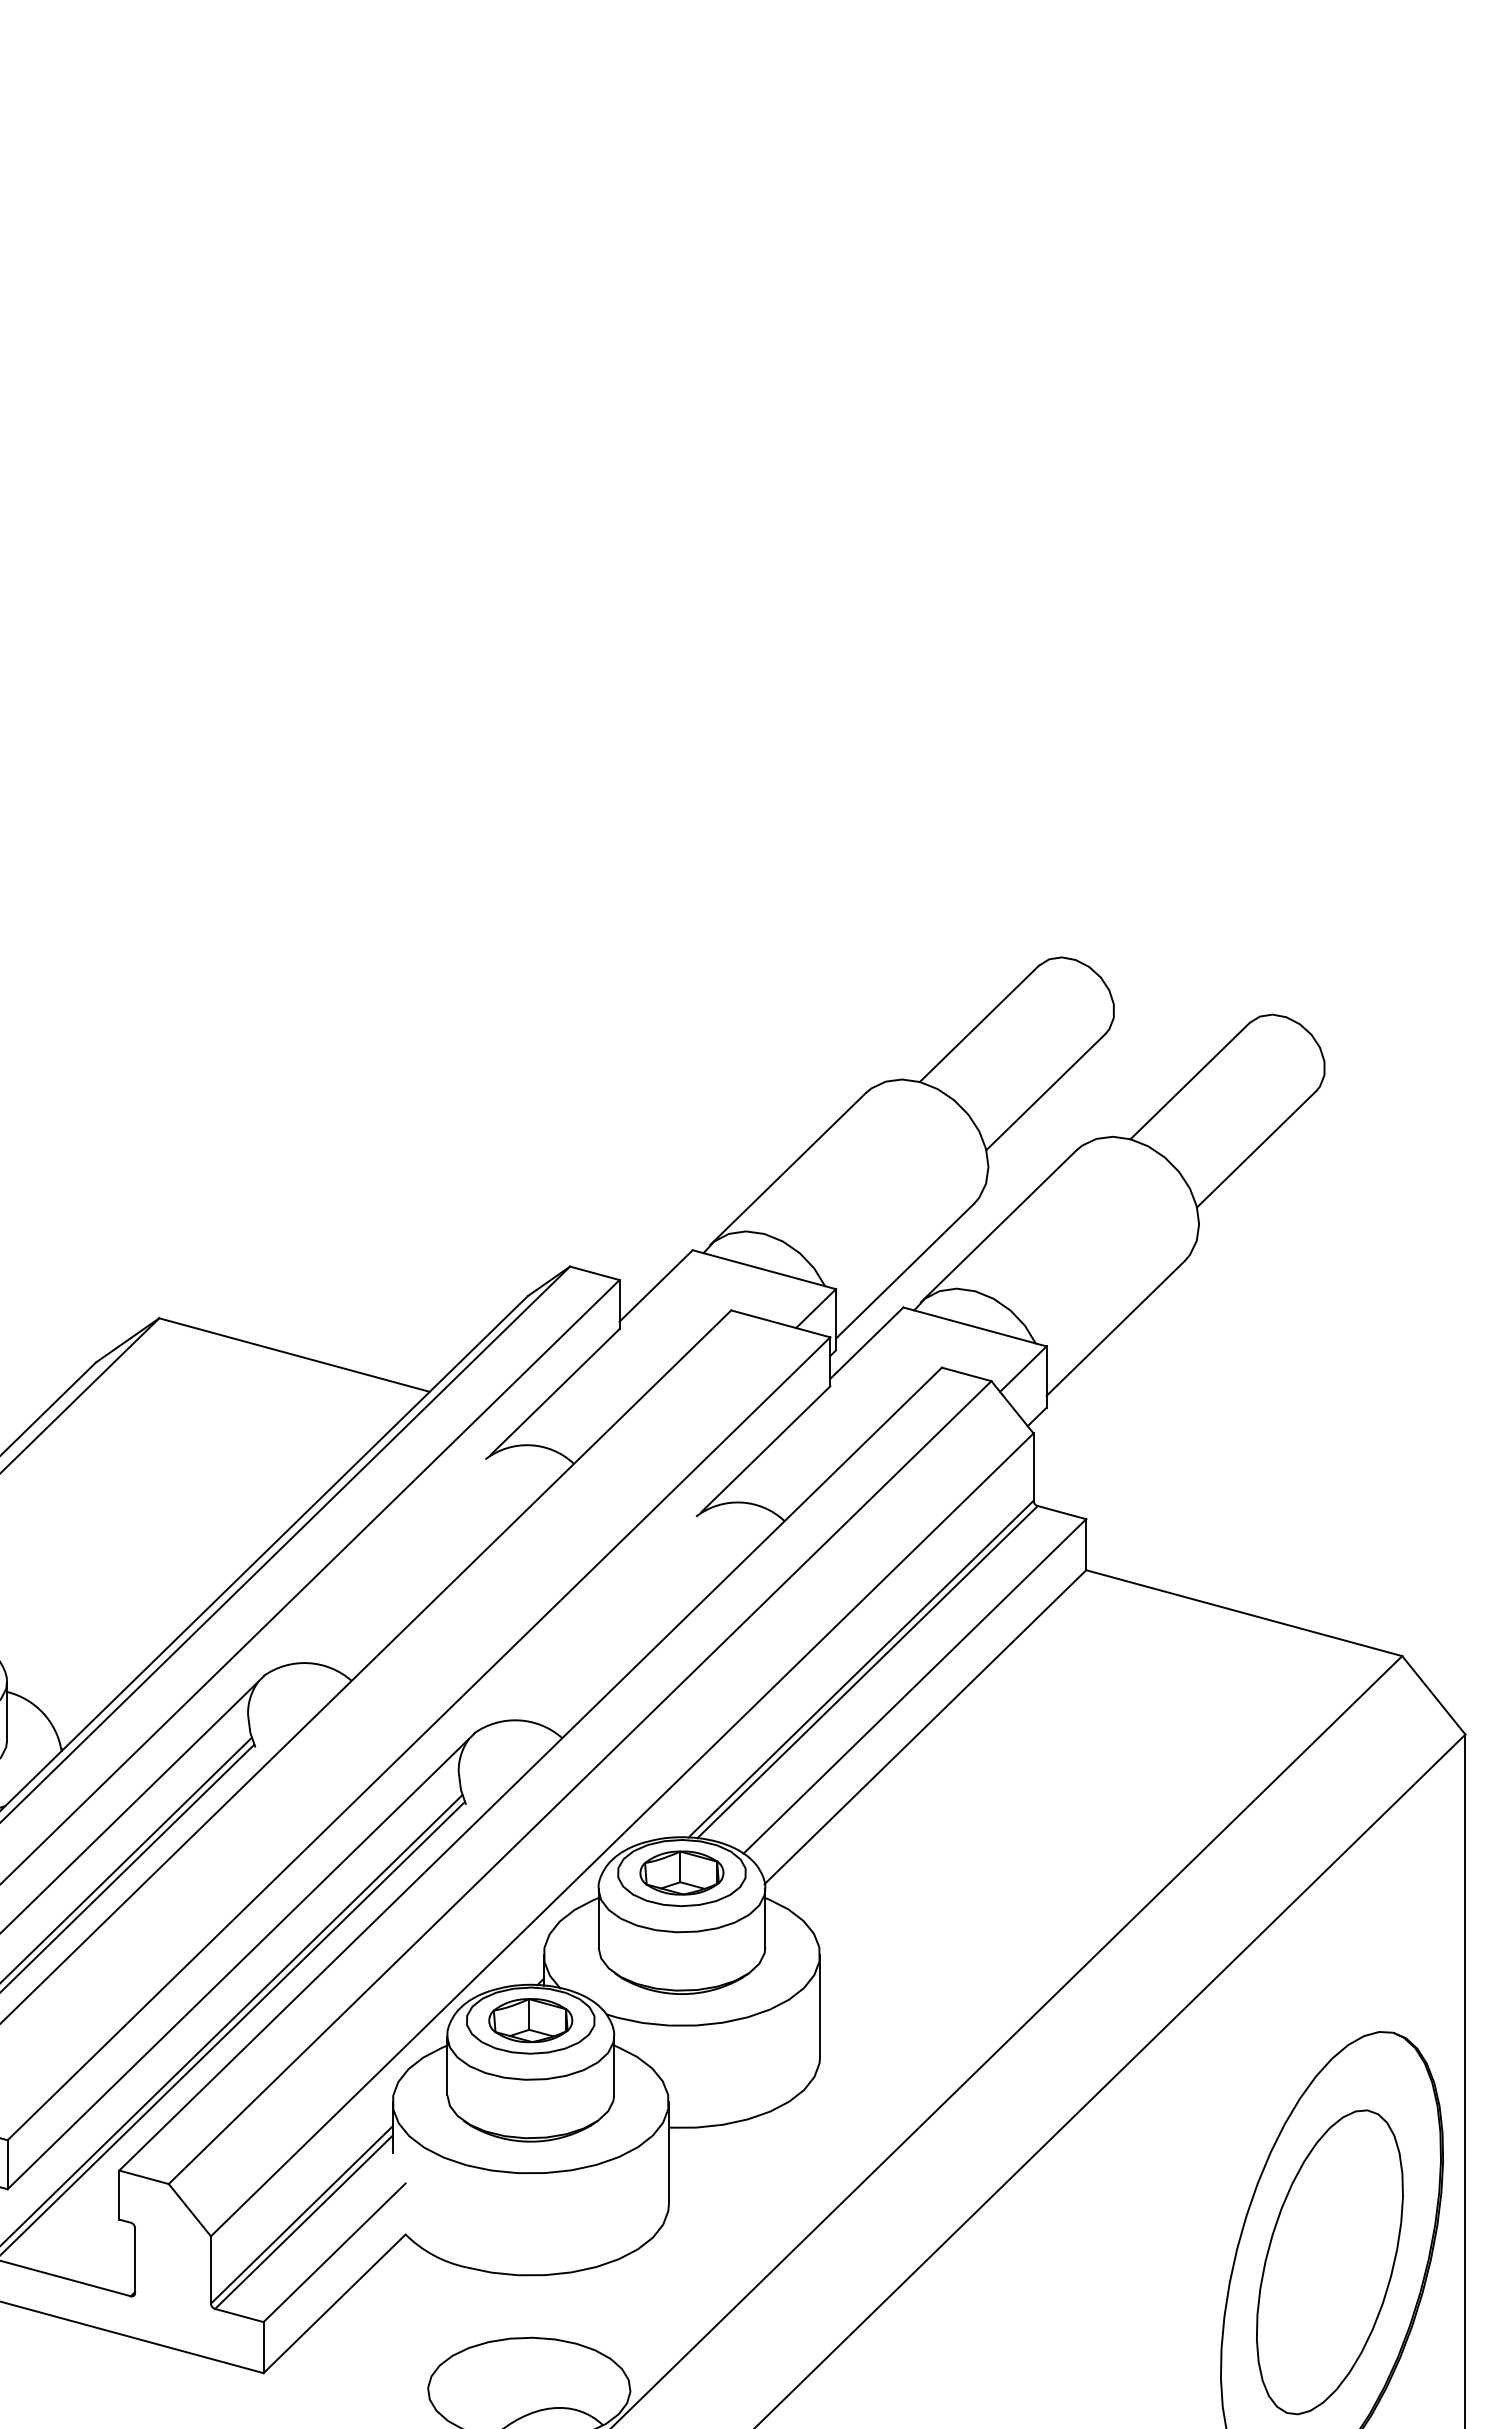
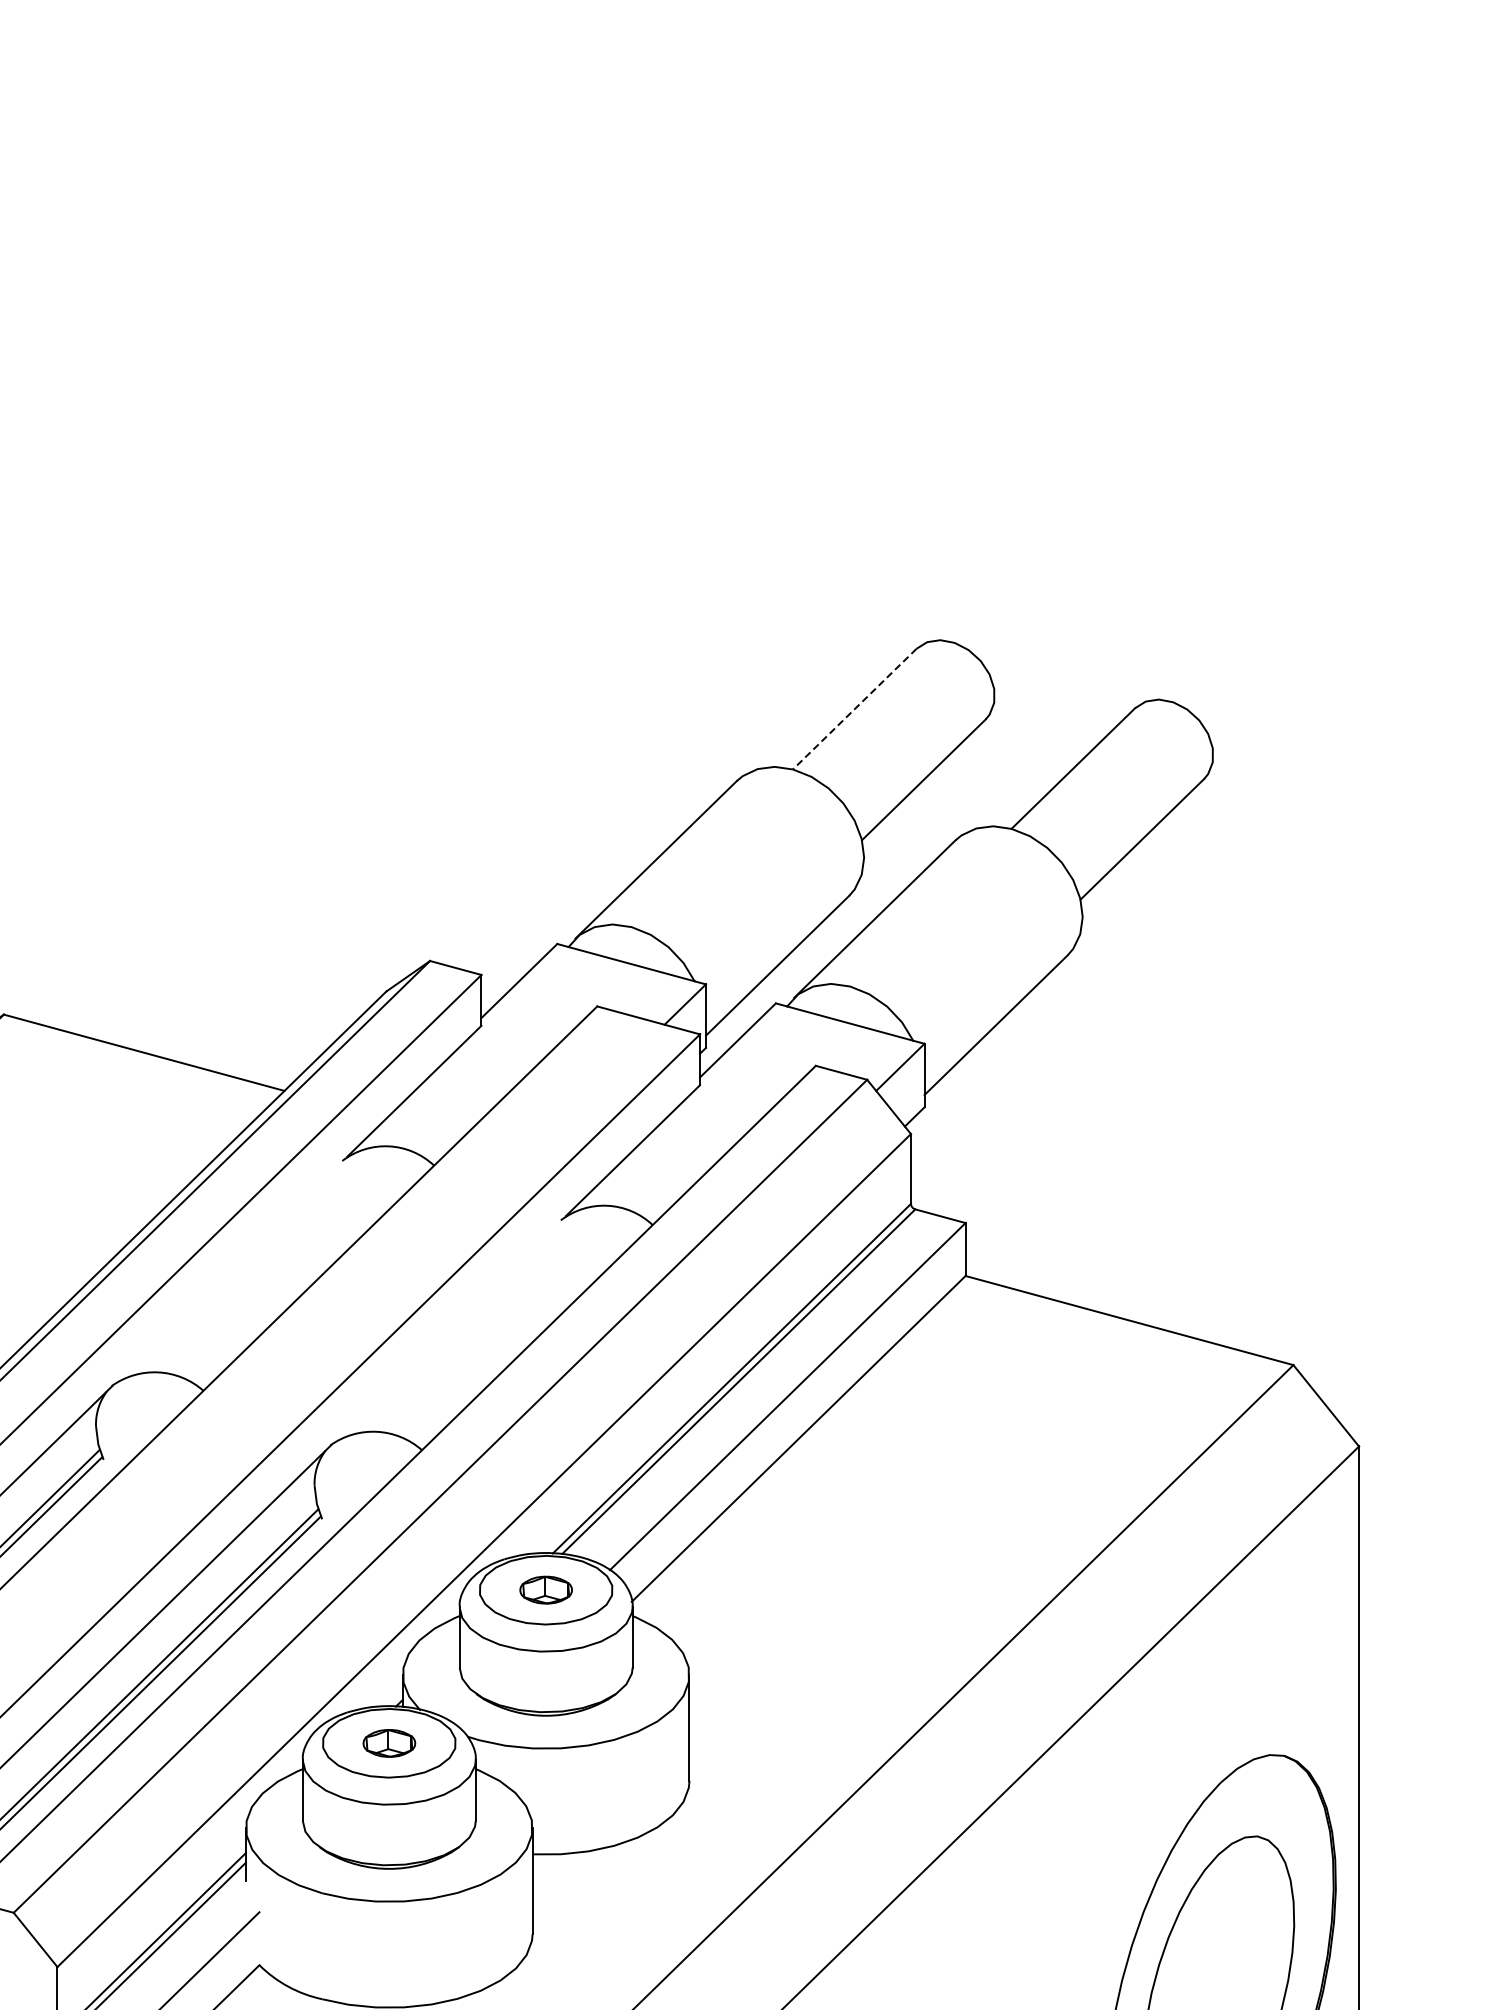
line: (979, 1024) -> (854, 709), solid -> dashed
part: (681, 1872) -> (545, 1589), size x0.6
part: (530, 2020) -> (389, 1743), size x0.6

